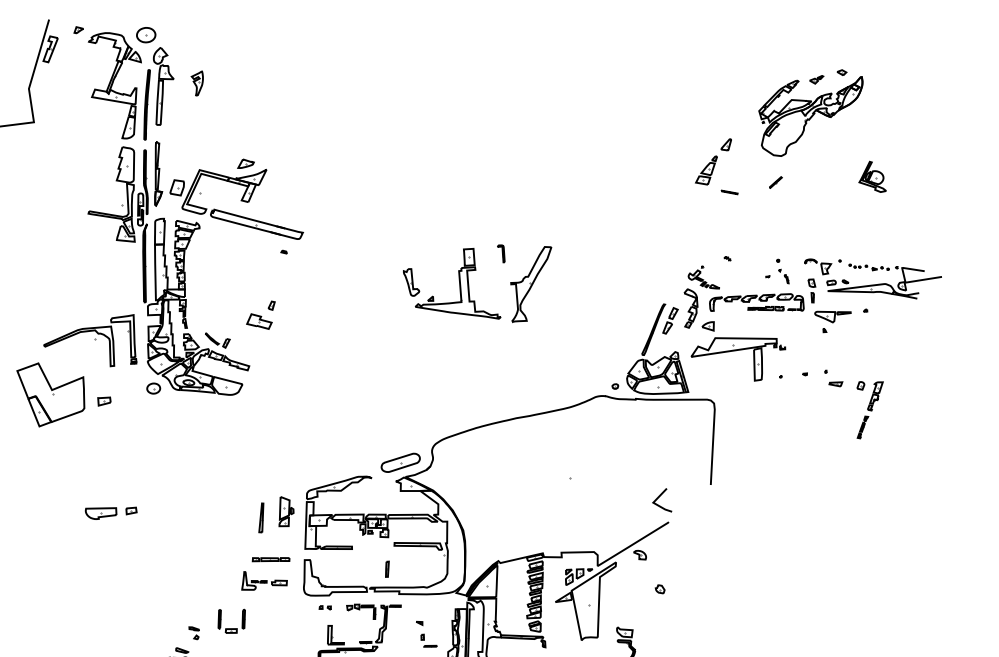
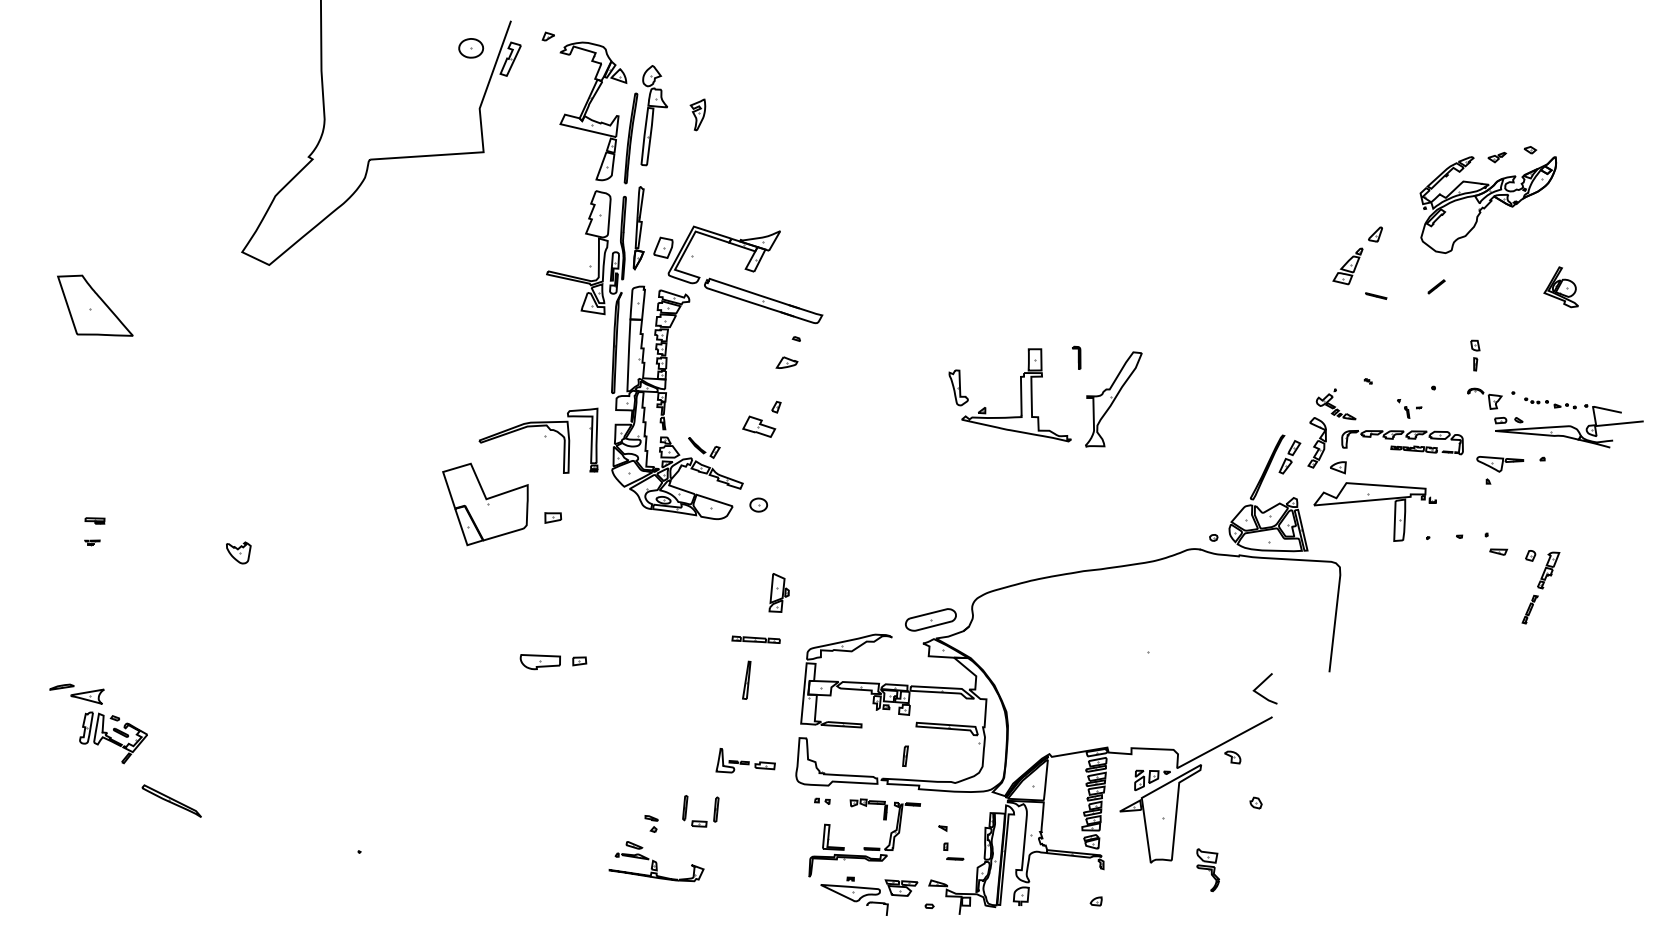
part: (146, 35) -> (471, 48), moved
part: (245, 163) -> (786, 362), moved
part: (783, 276) -> (1403, 408), moved
part: (812, 290) -> (1475, 355), moved
part: (153, 388) -> (758, 504), moved
part: (285, 511) -> (778, 592), moved
part: (270, 559) -> (755, 639), moved

